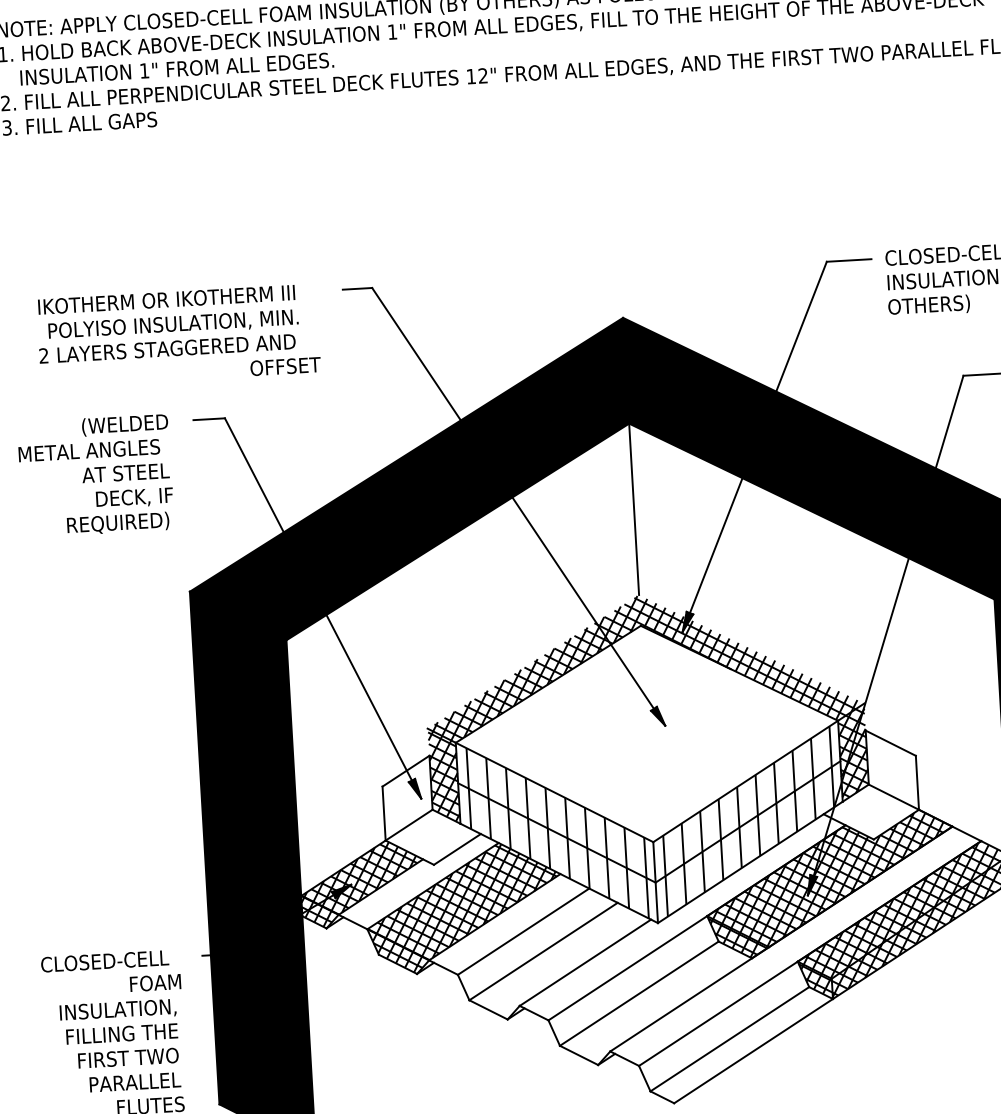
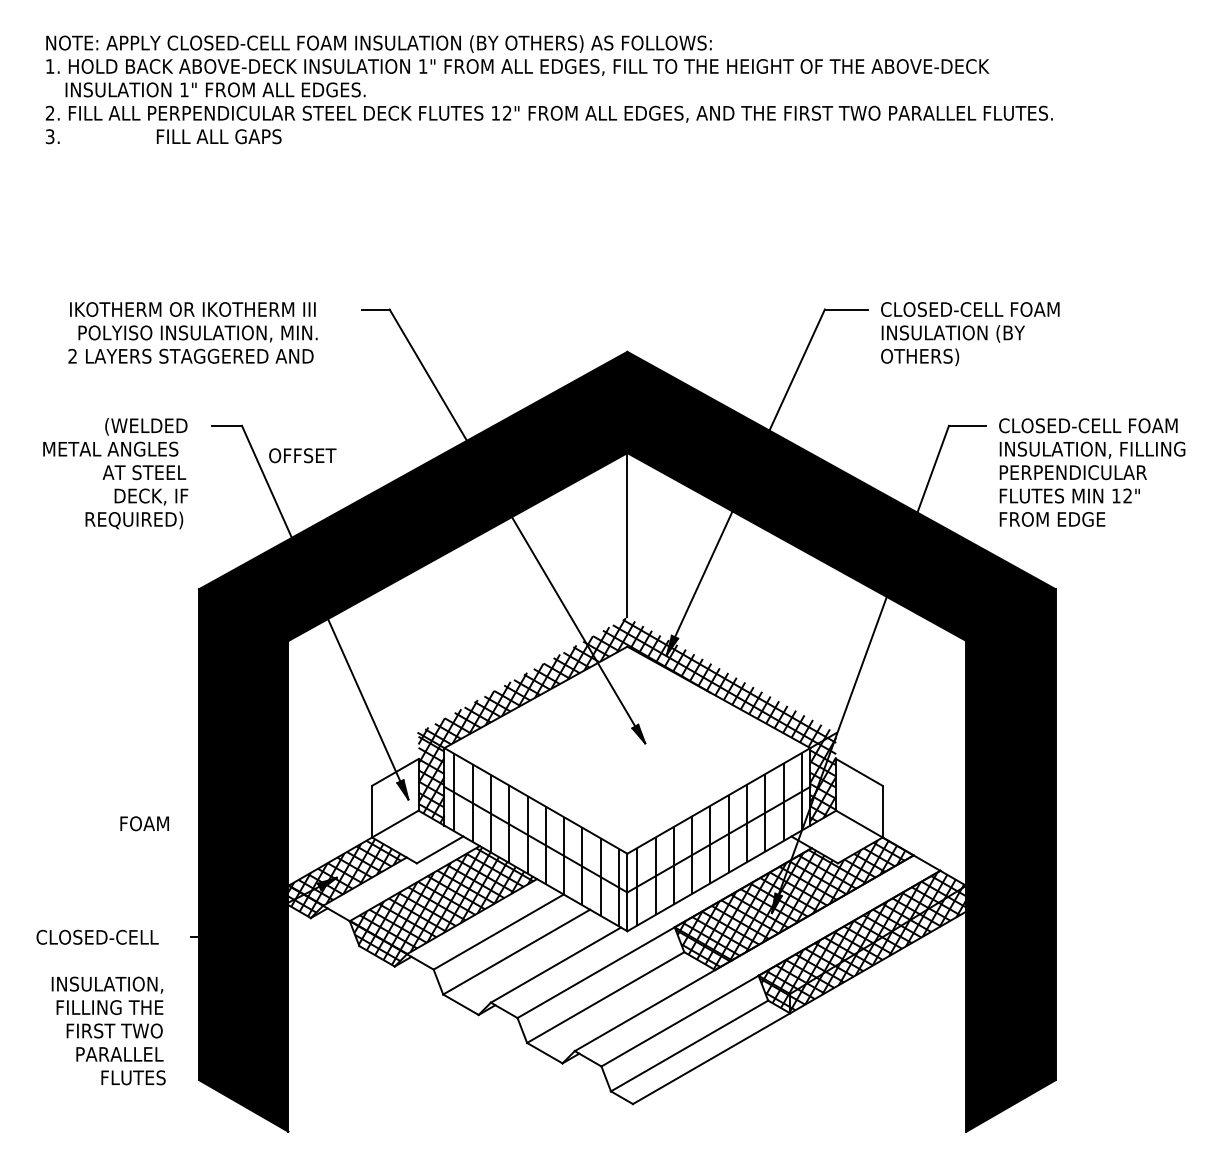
text: (91, 122) -> (218, 136), moved
text: (285, 366) -> (302, 455), moved
text: (155, 982) -> (144, 823), moved

